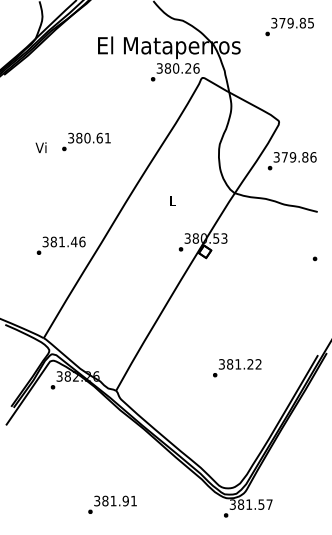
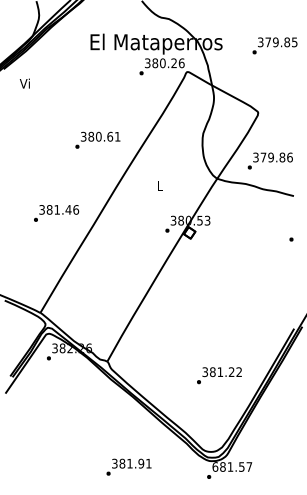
text: (289, 26) -> (274, 45), moved
text: (86, 141) -> (97, 139), moved
text: (40, 147) -> (24, 83), moved
text: (291, 160) -> (269, 160), moved
text: (61, 245) -> (56, 213), moved
text: (237, 367) -> (219, 375), moved
text: (111, 504) -> (128, 466), moved
text: (232, 504) -> (215, 466), 381.57 -> 681.57

